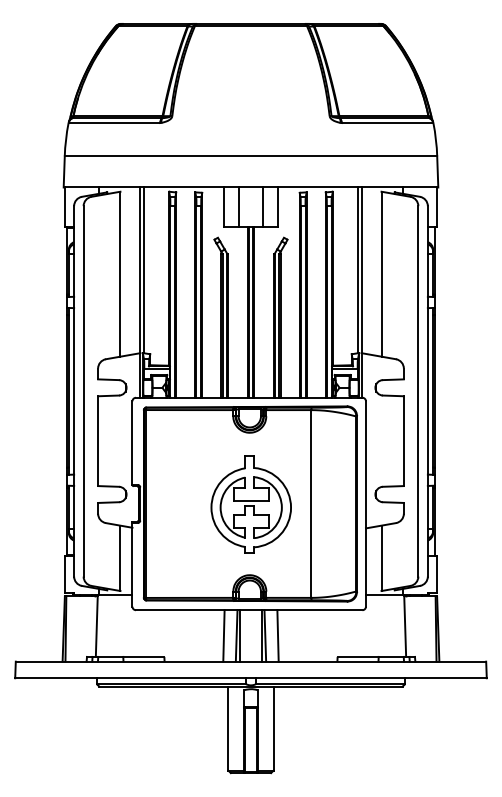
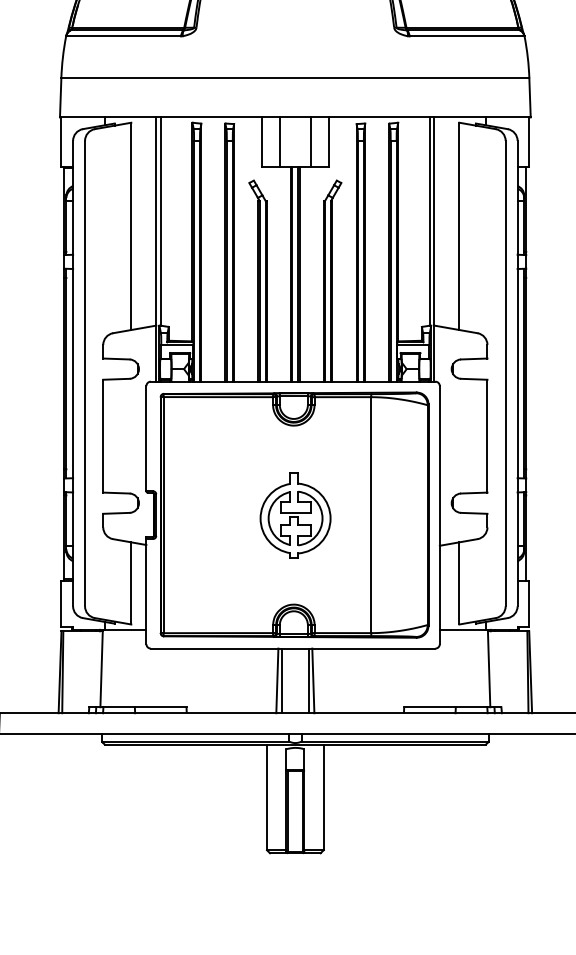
part: (250, 504) -> (294, 515), size x0.7
line: (223, 635) -> (260, 680), removed
line: (277, 635) -> (328, 680), removed

